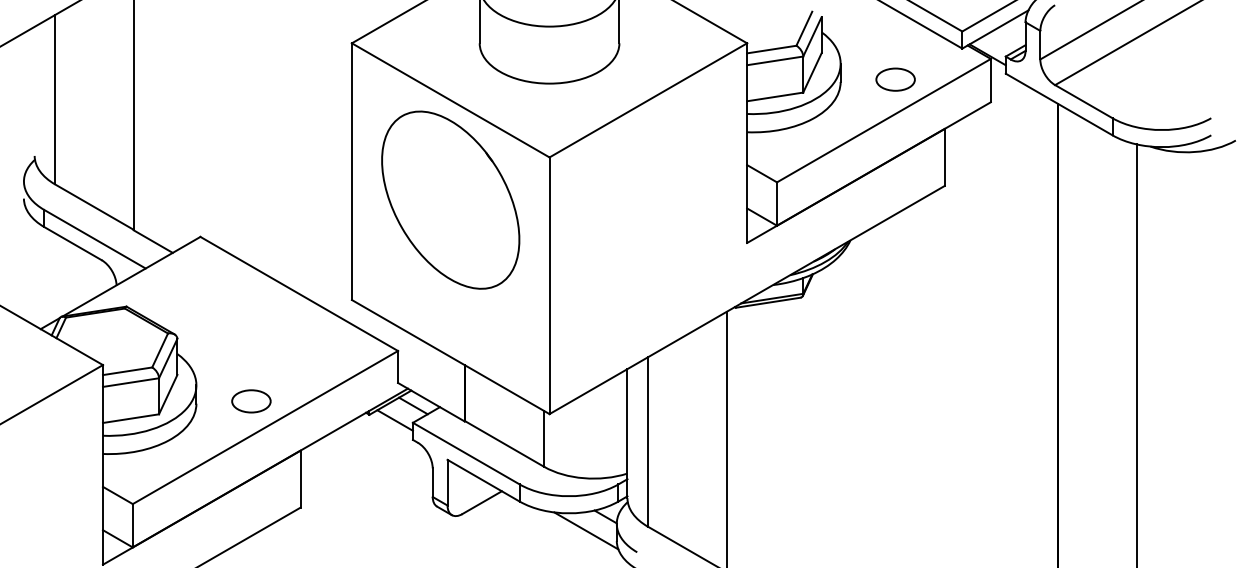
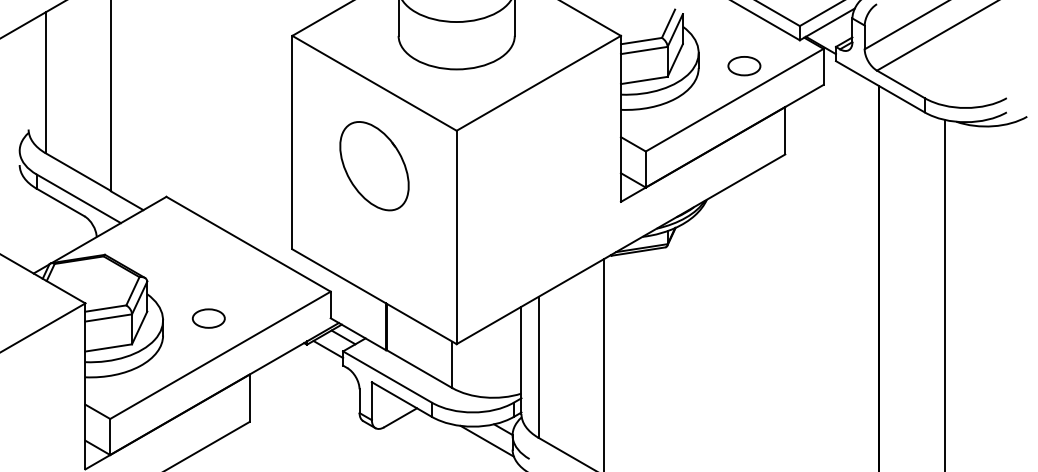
part: (450, 199) -> (374, 165), size x0.6
part: (251, 401) -> (208, 318), moved

